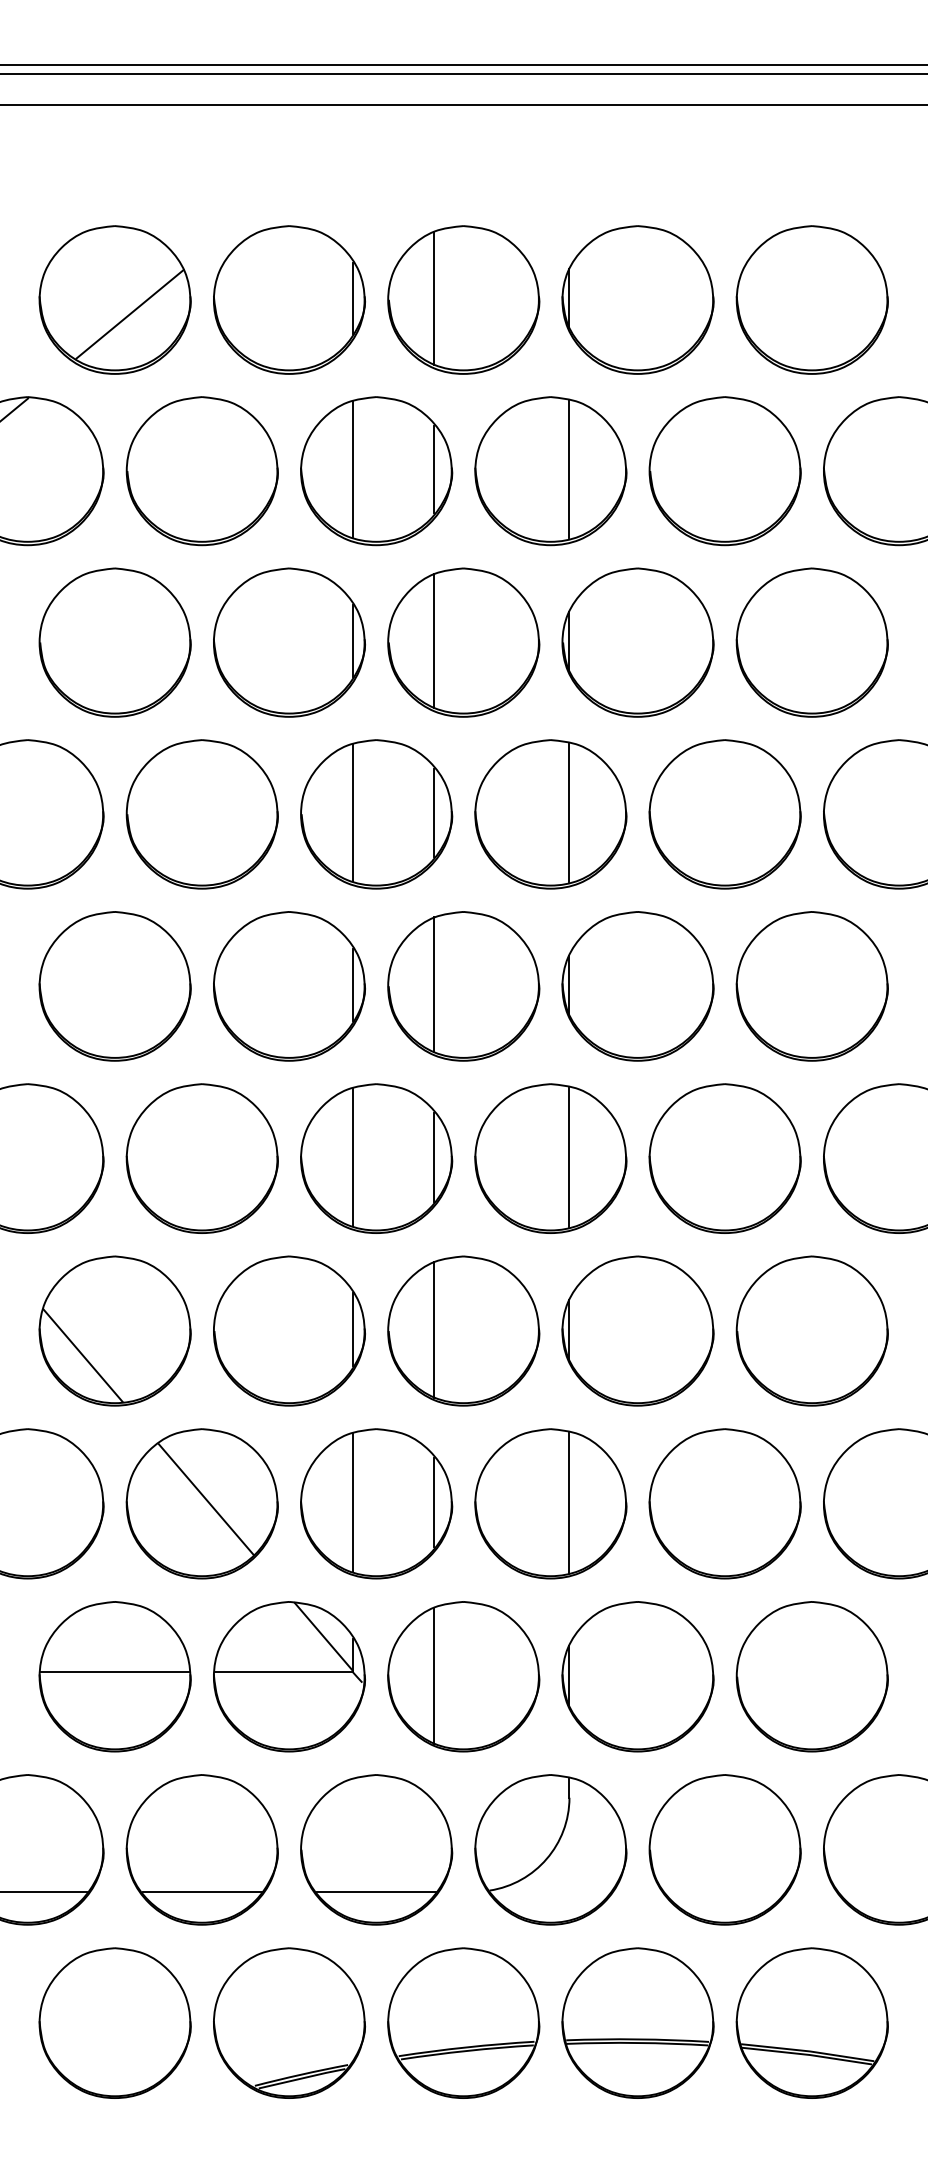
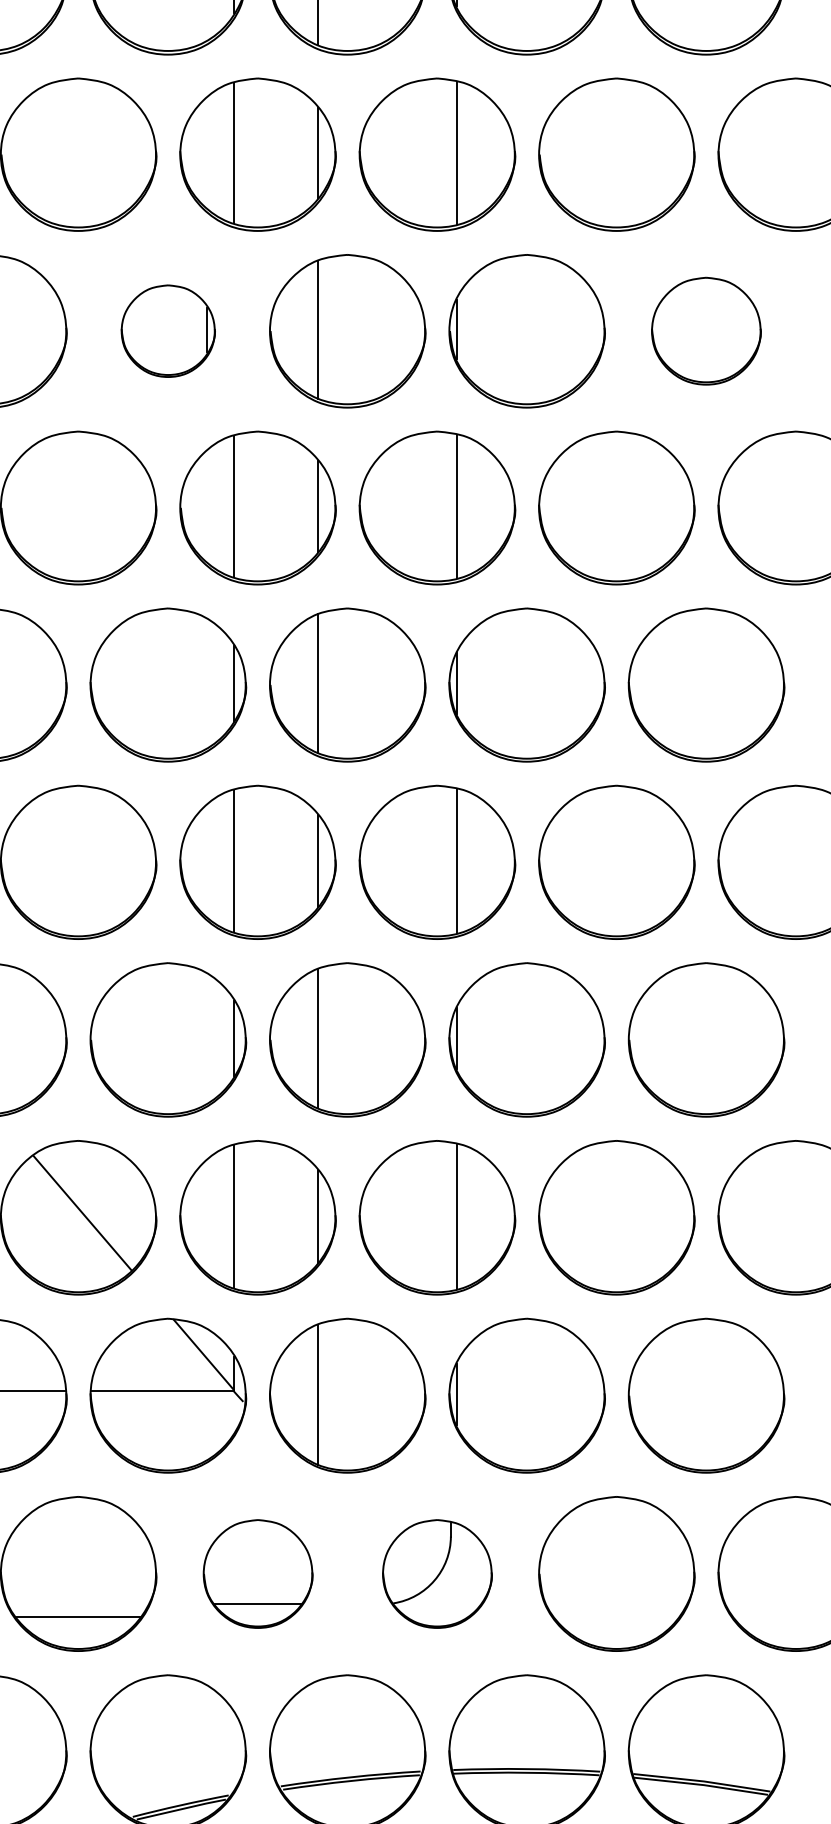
part: (289, 642) -> (168, 331), size x0.6
part: (811, 642) -> (705, 331), size x0.7
part: (376, 1849) -> (257, 1573), size x0.7
part: (550, 1849) -> (437, 1573), size x0.7

